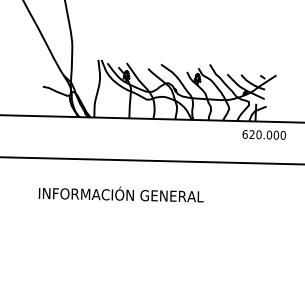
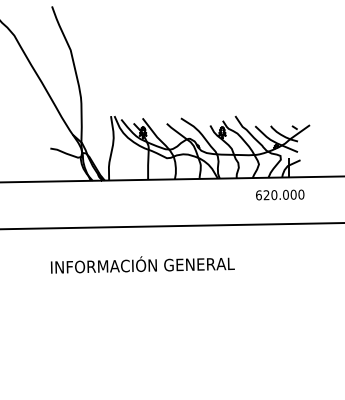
text: (264, 134) -> (280, 194), moved

